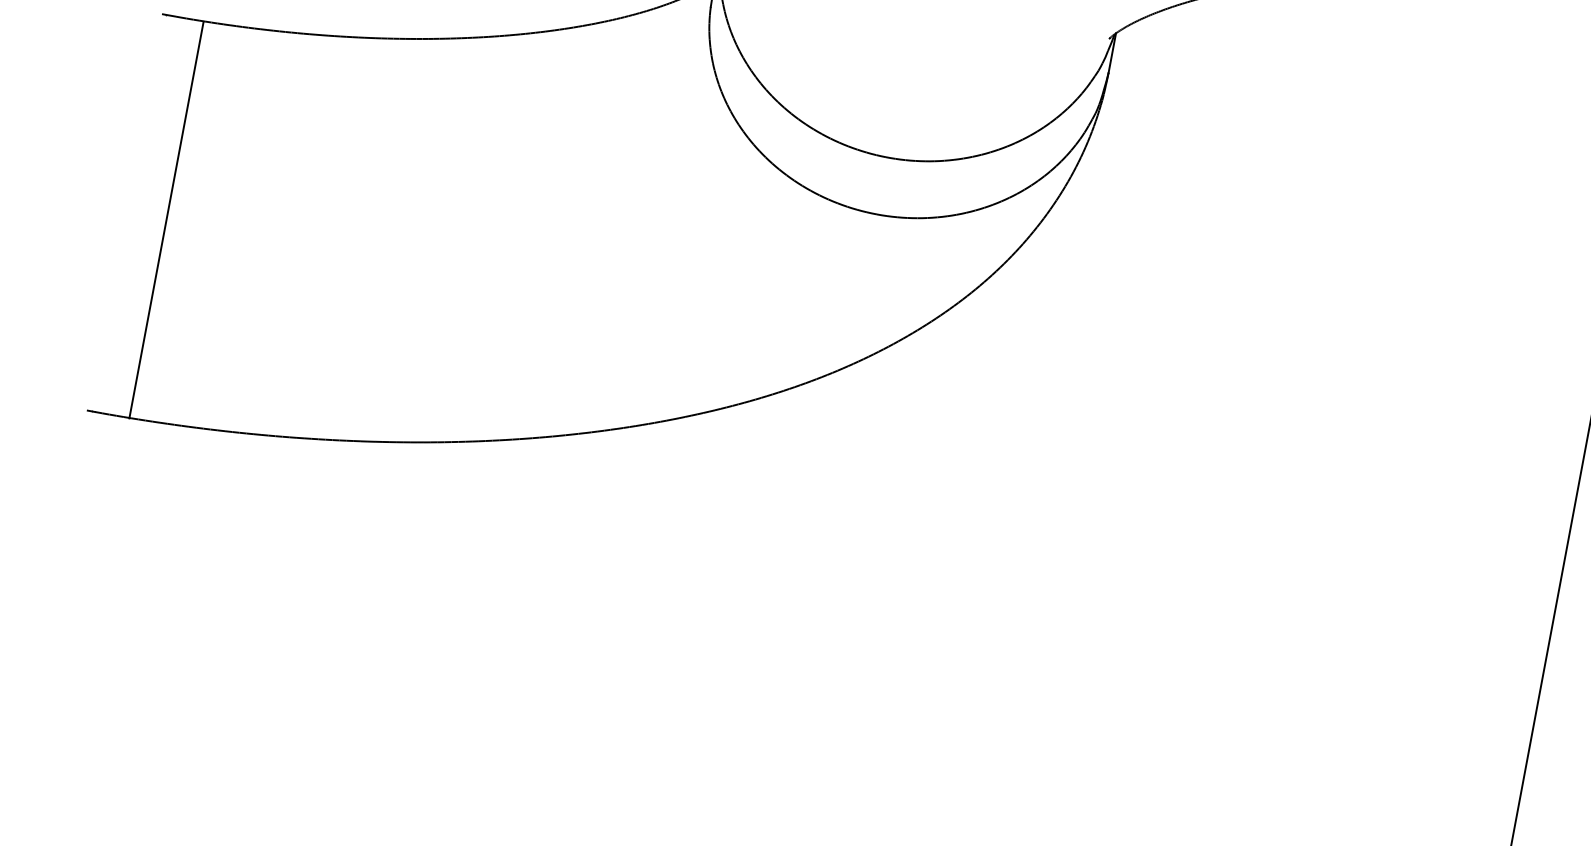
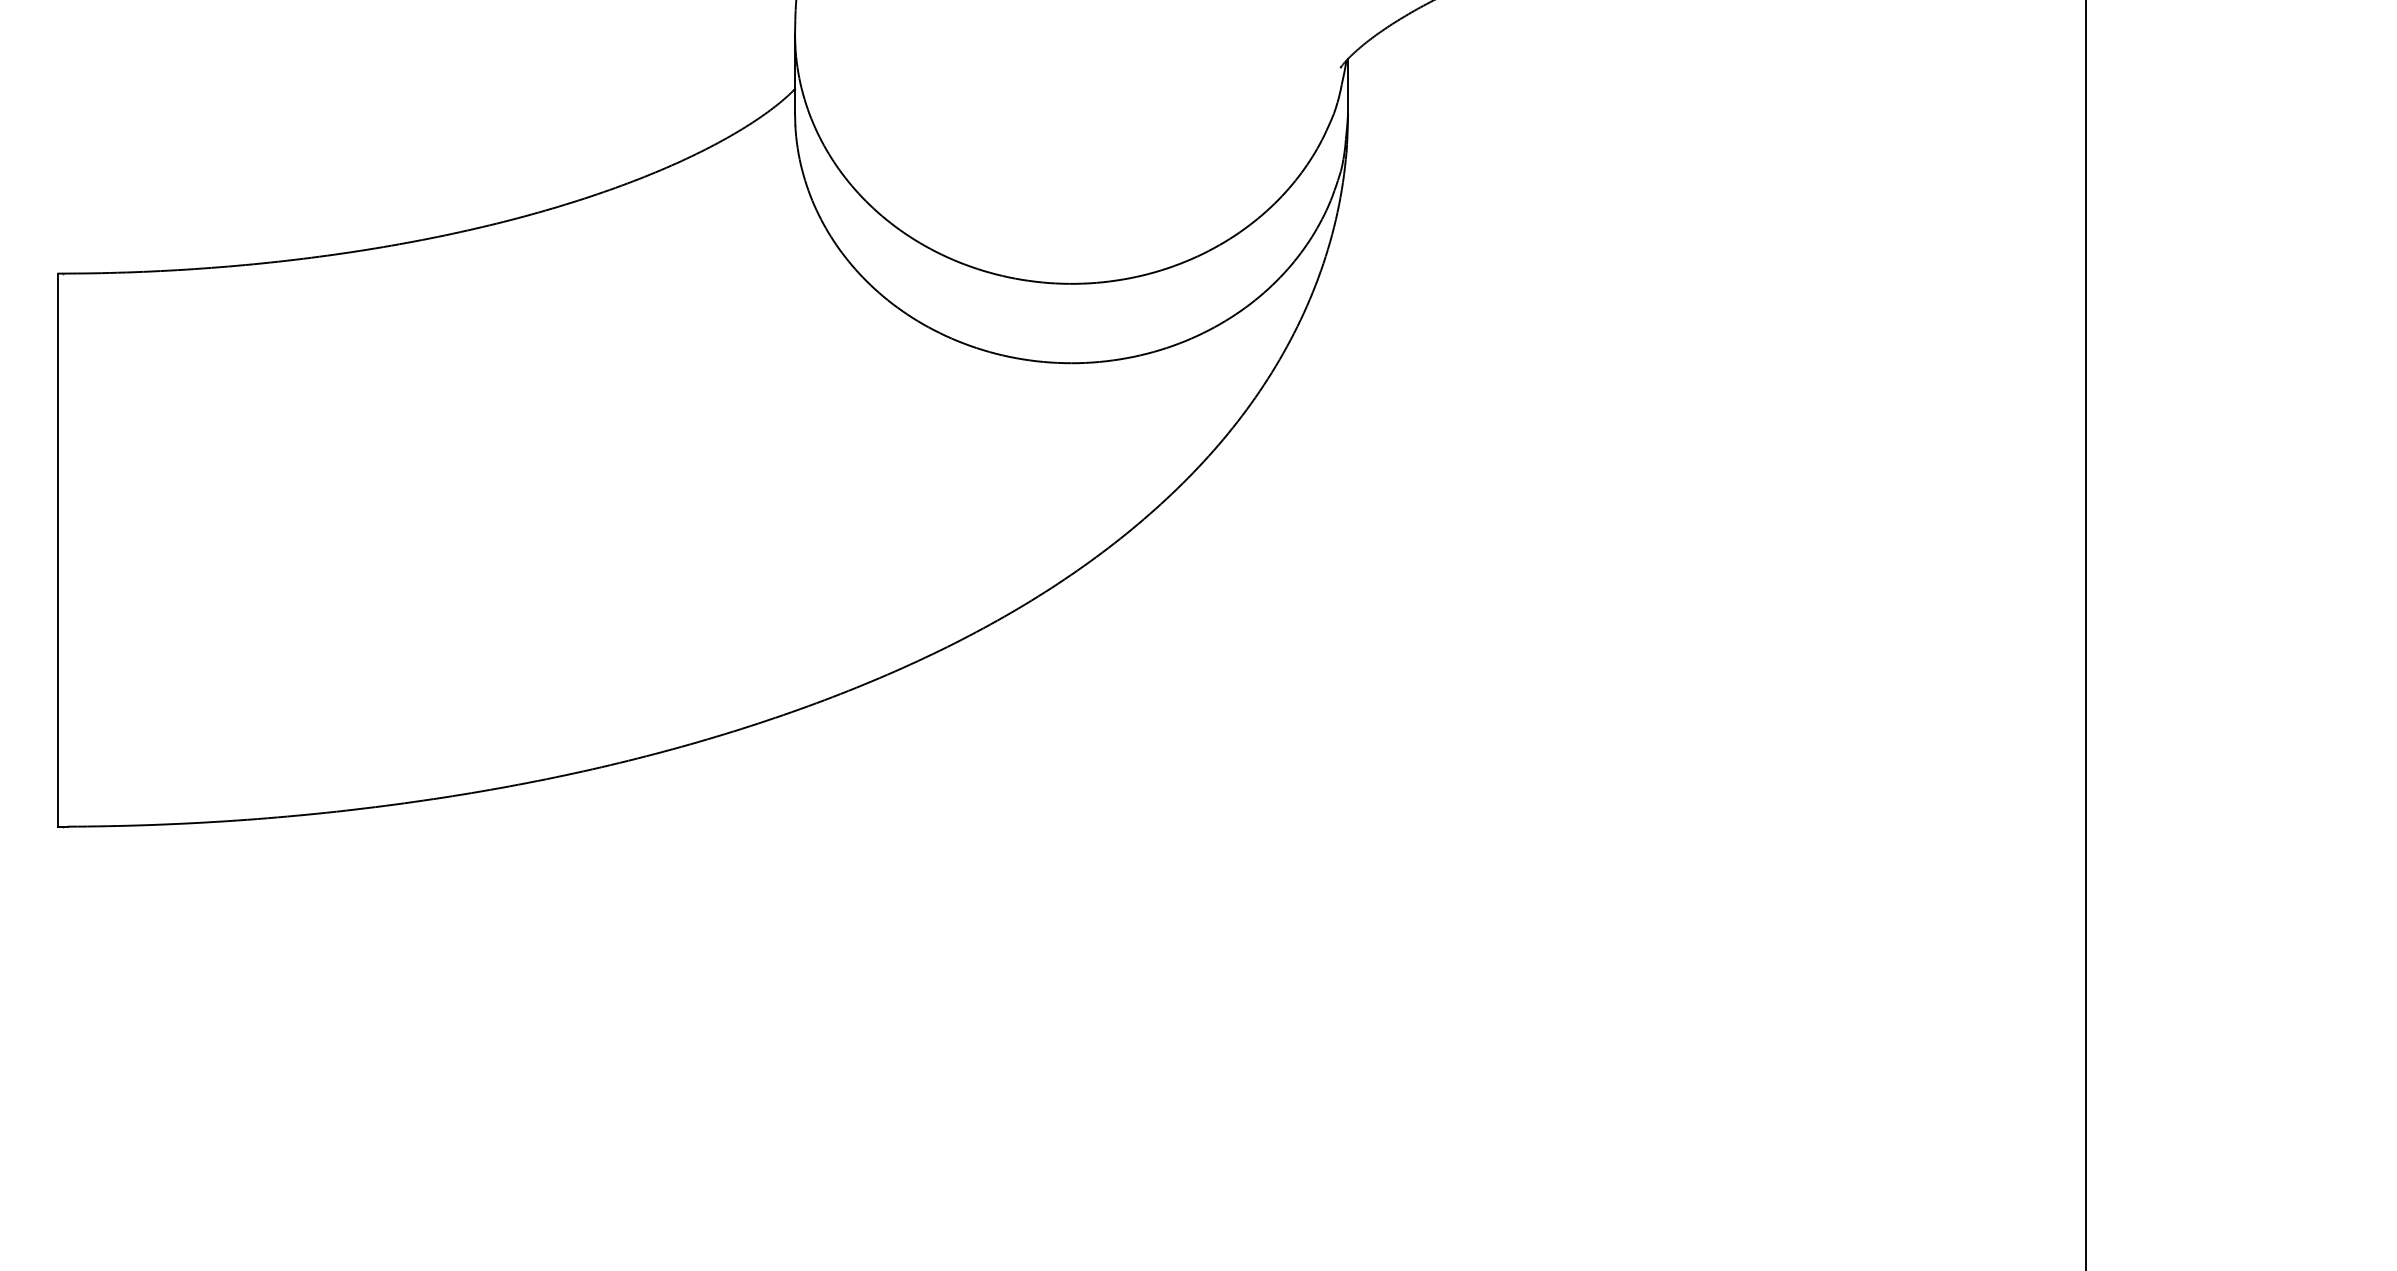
line: (166, 219) -> (57, 549), moved

